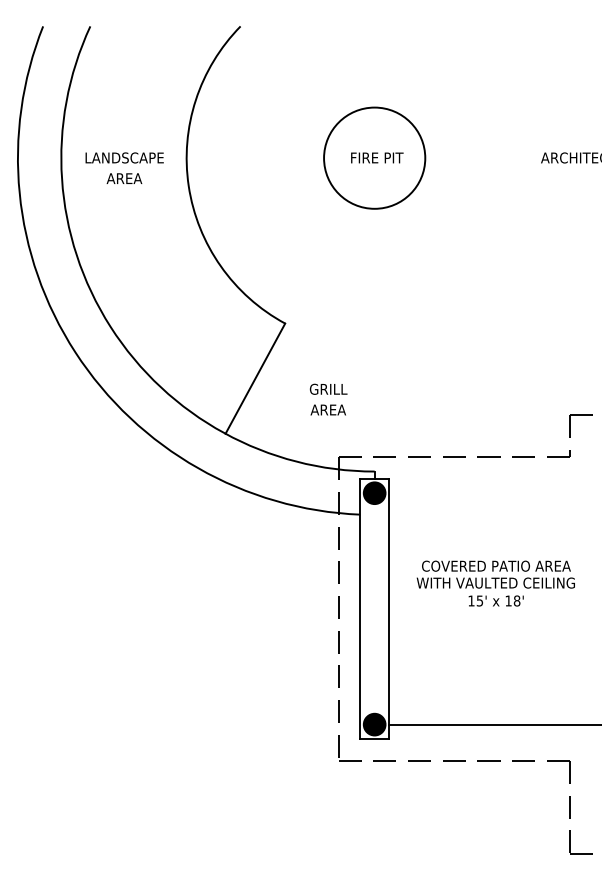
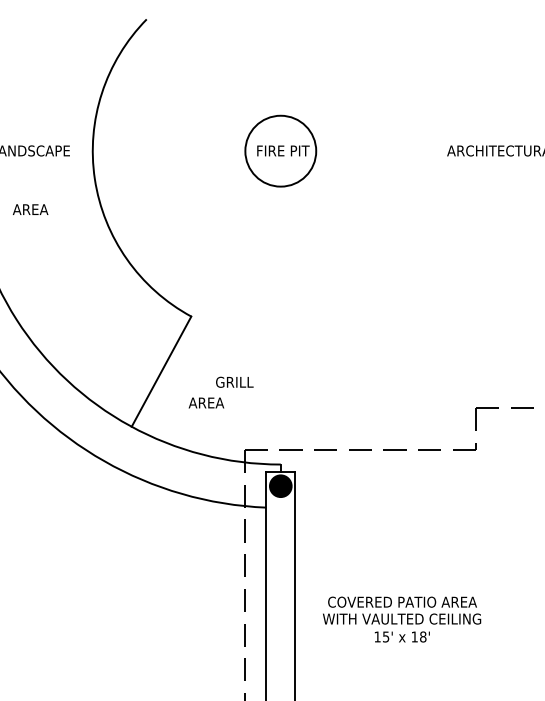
circle: (374, 157) -> (280, 150), size x0.7
text: (124, 178) -> (30, 209), moved
text: (327, 409) -> (205, 402), moved
text: (495, 583) -> (401, 619), moved

